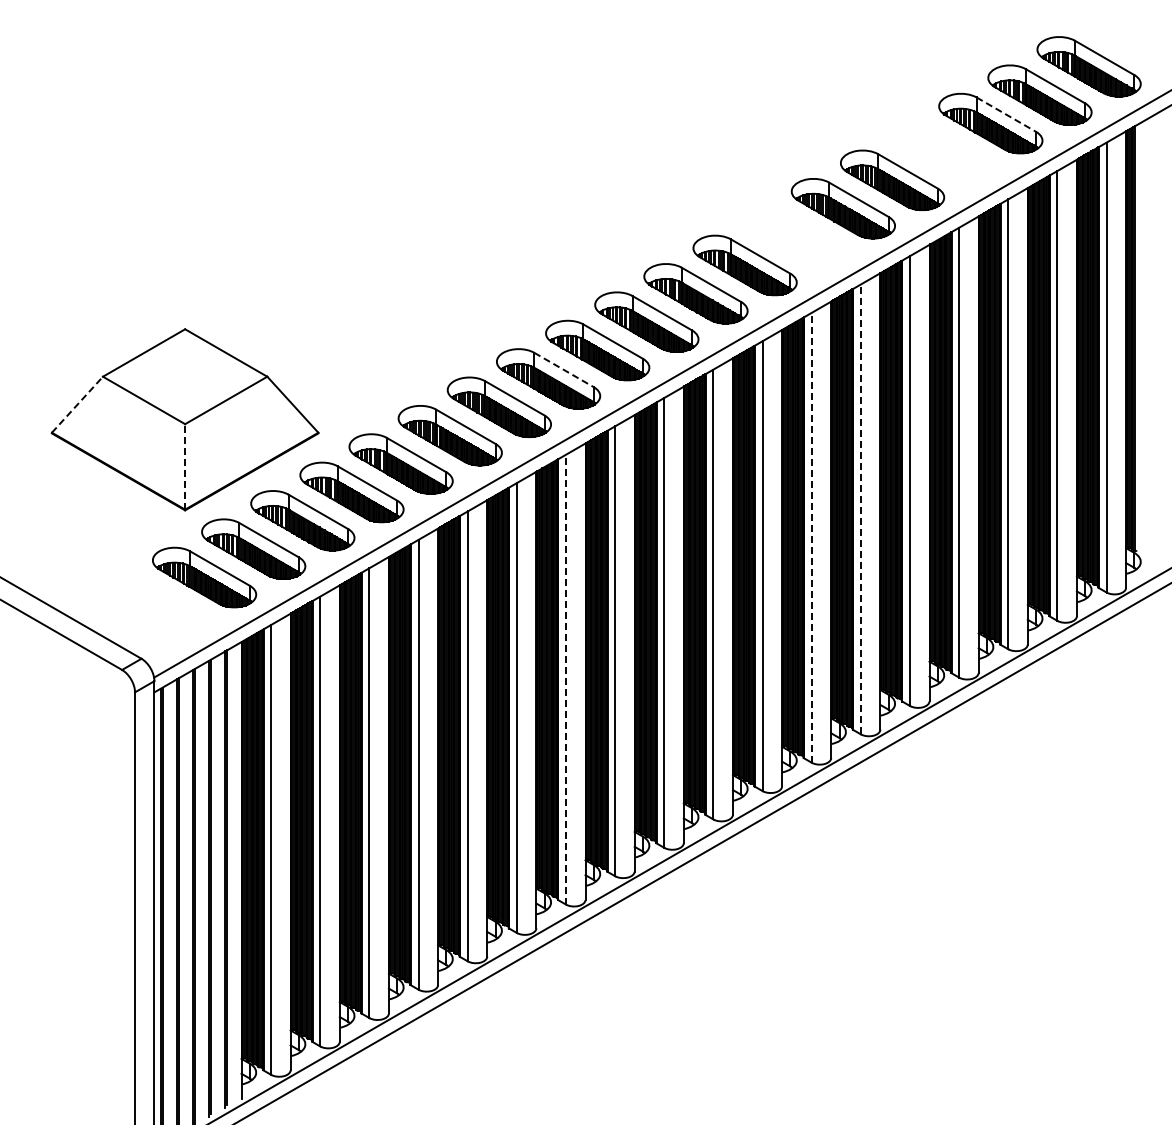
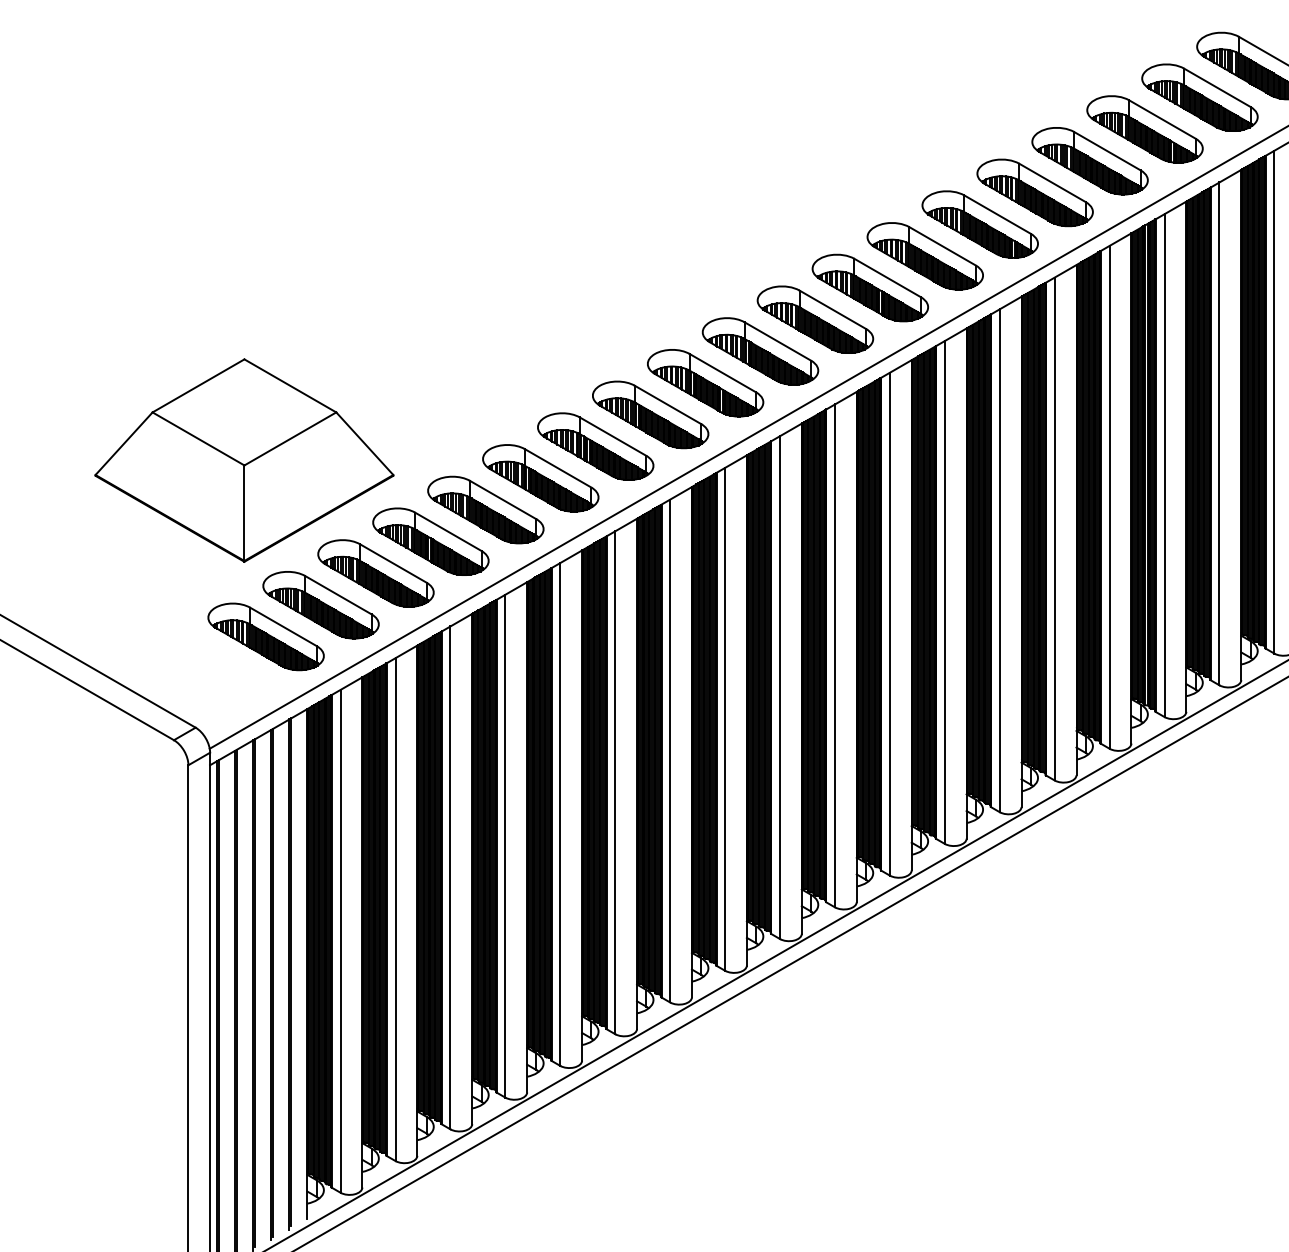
line: (1006, 114) -> (1162, 119), dashed -> solid
part: (941, 151) -> (1089, 160), added
part: (793, 236) -> (924, 255), added
line: (564, 370) -> (668, 405), dashed -> solid
line: (77, 404) -> (124, 443), dashed -> solid
line: (185, 466) -> (244, 512), dashed -> solid
line: (860, 509) -> (999, 560), dashed -> solid
line: (811, 537) -> (944, 592), dashed -> solid
line: (566, 679) -> (670, 750), dashed -> solid

